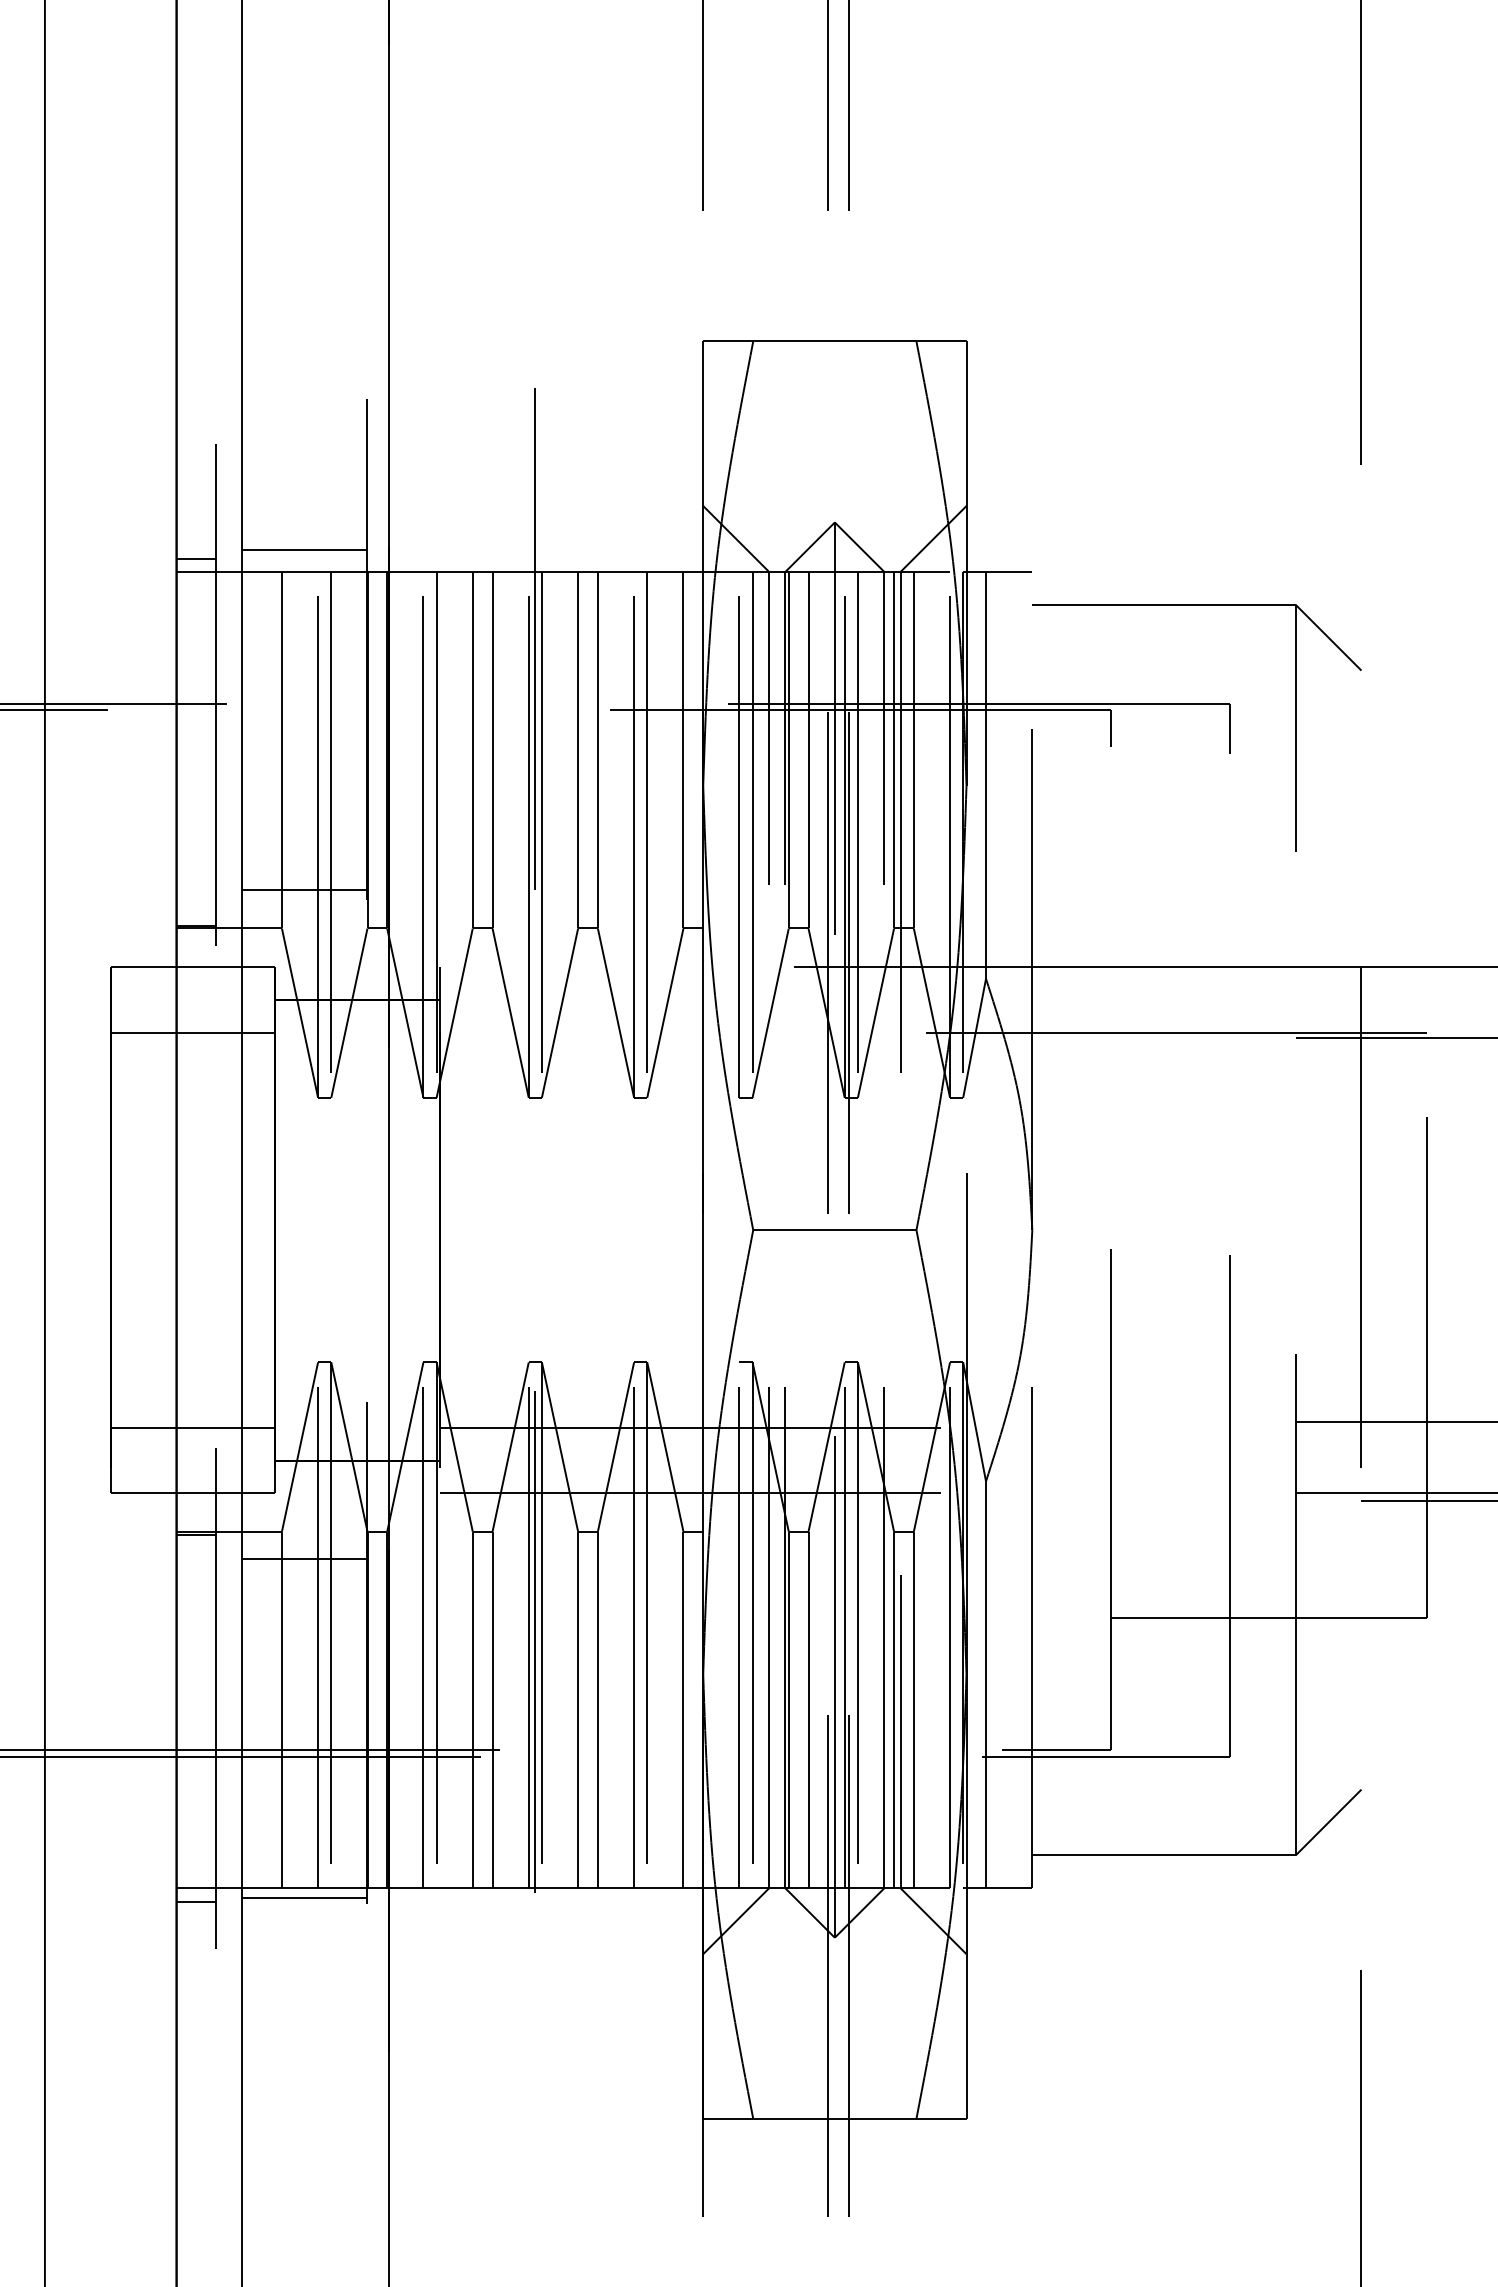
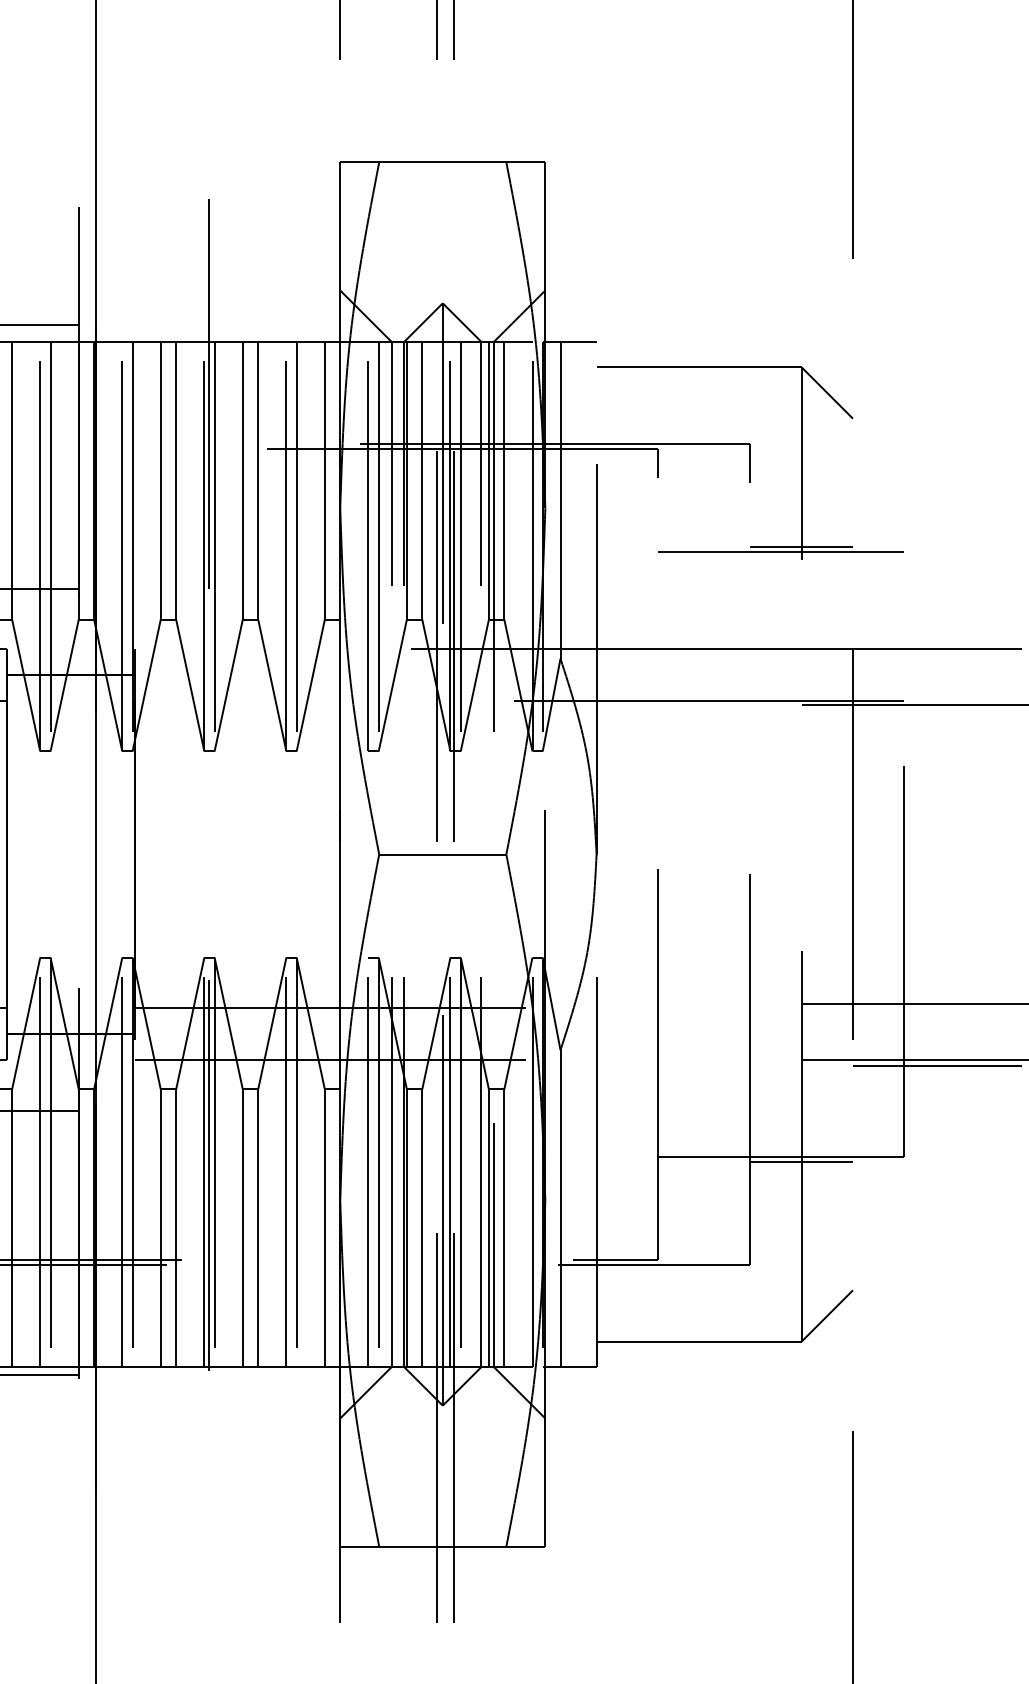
line: (1295, 835) -> (801, 547), added
line: (1269, 841) -> (781, 551), added
line: (1295, 1625) -> (801, 1162), added

